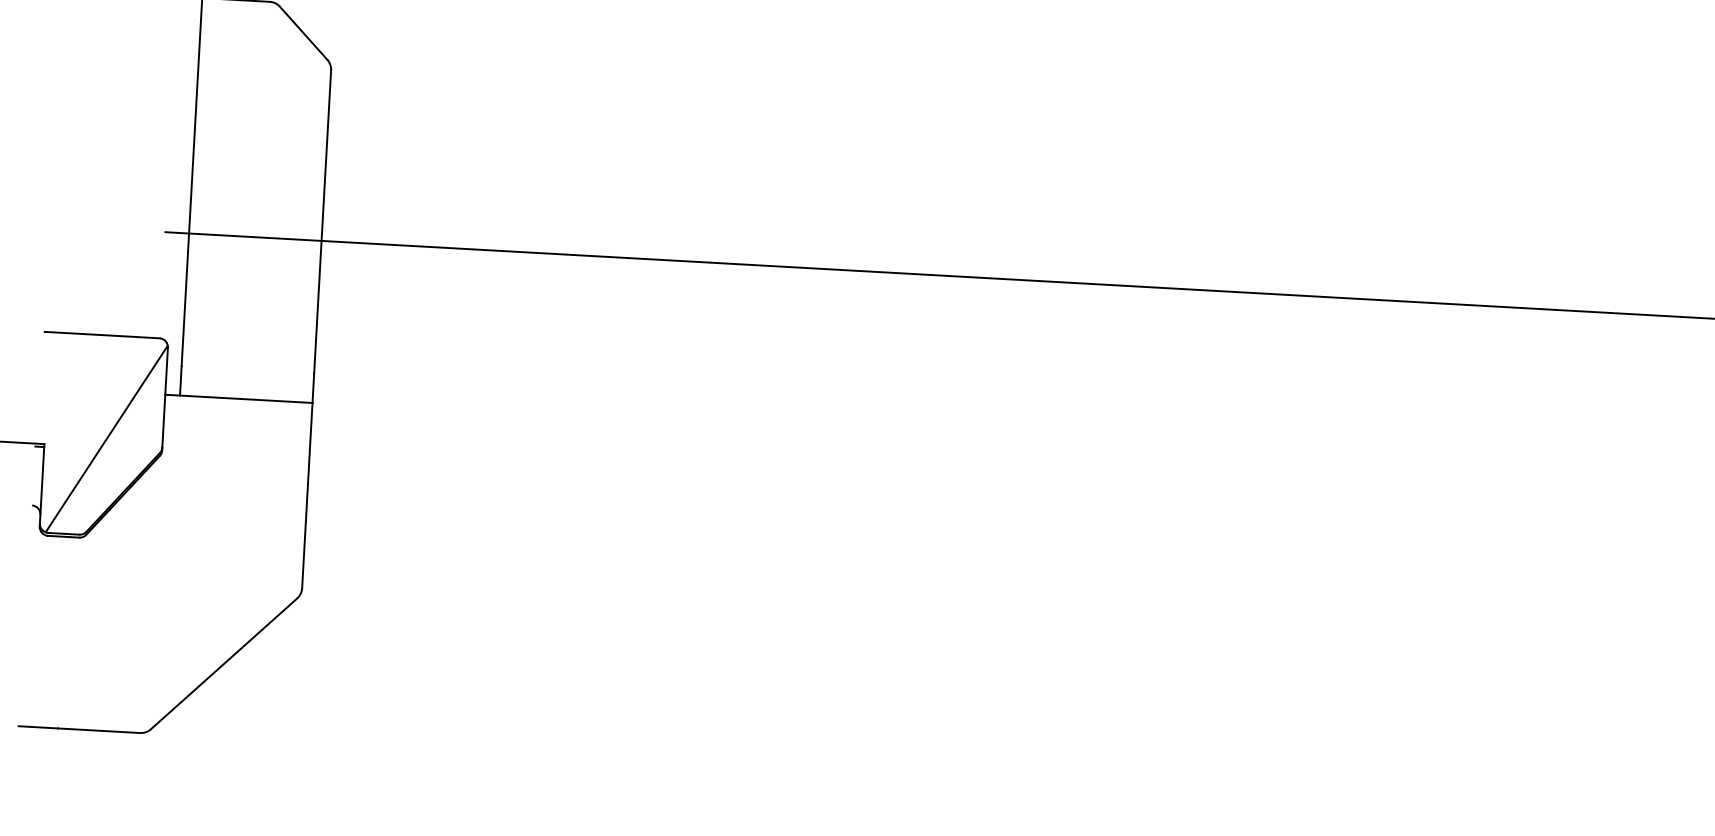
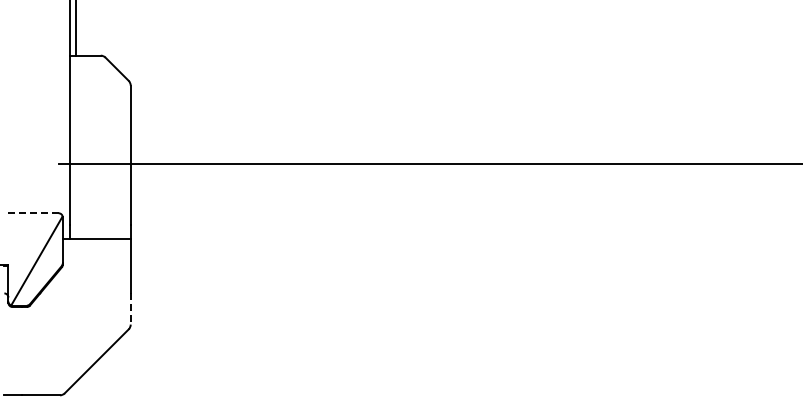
line: (100, 335) -> (31, 213), solid -> dashed
line: (303, 555) -> (130, 309), solid -> dashed

